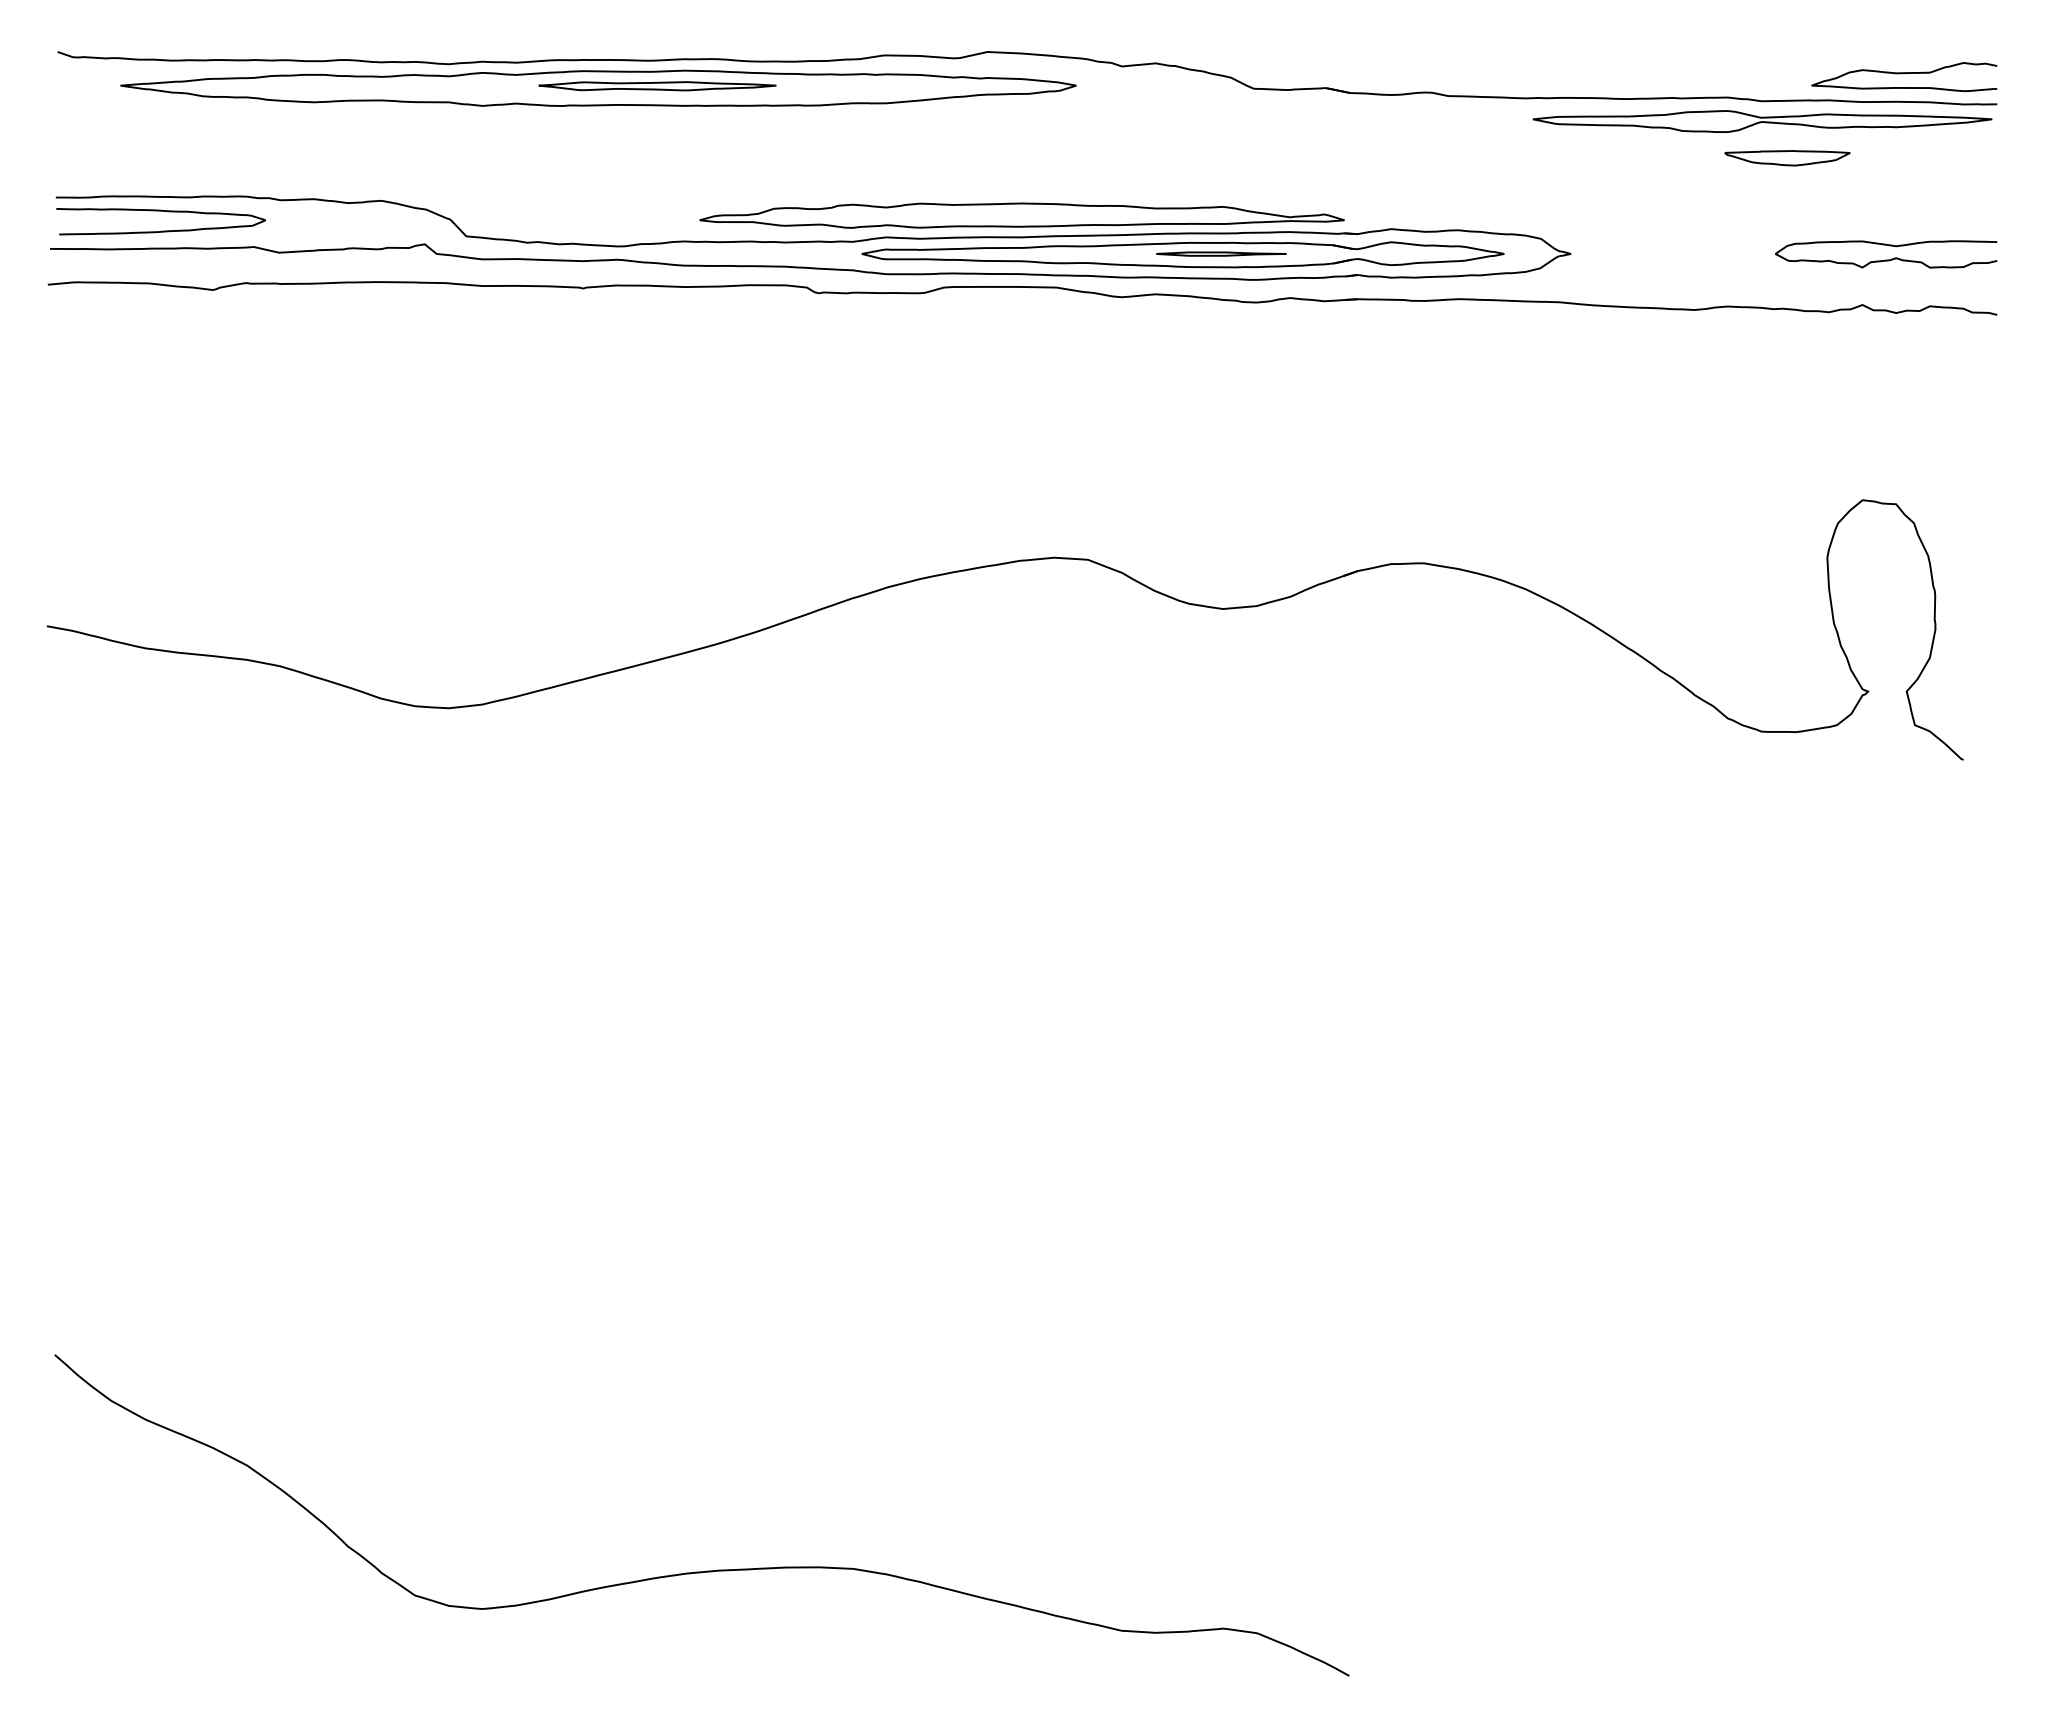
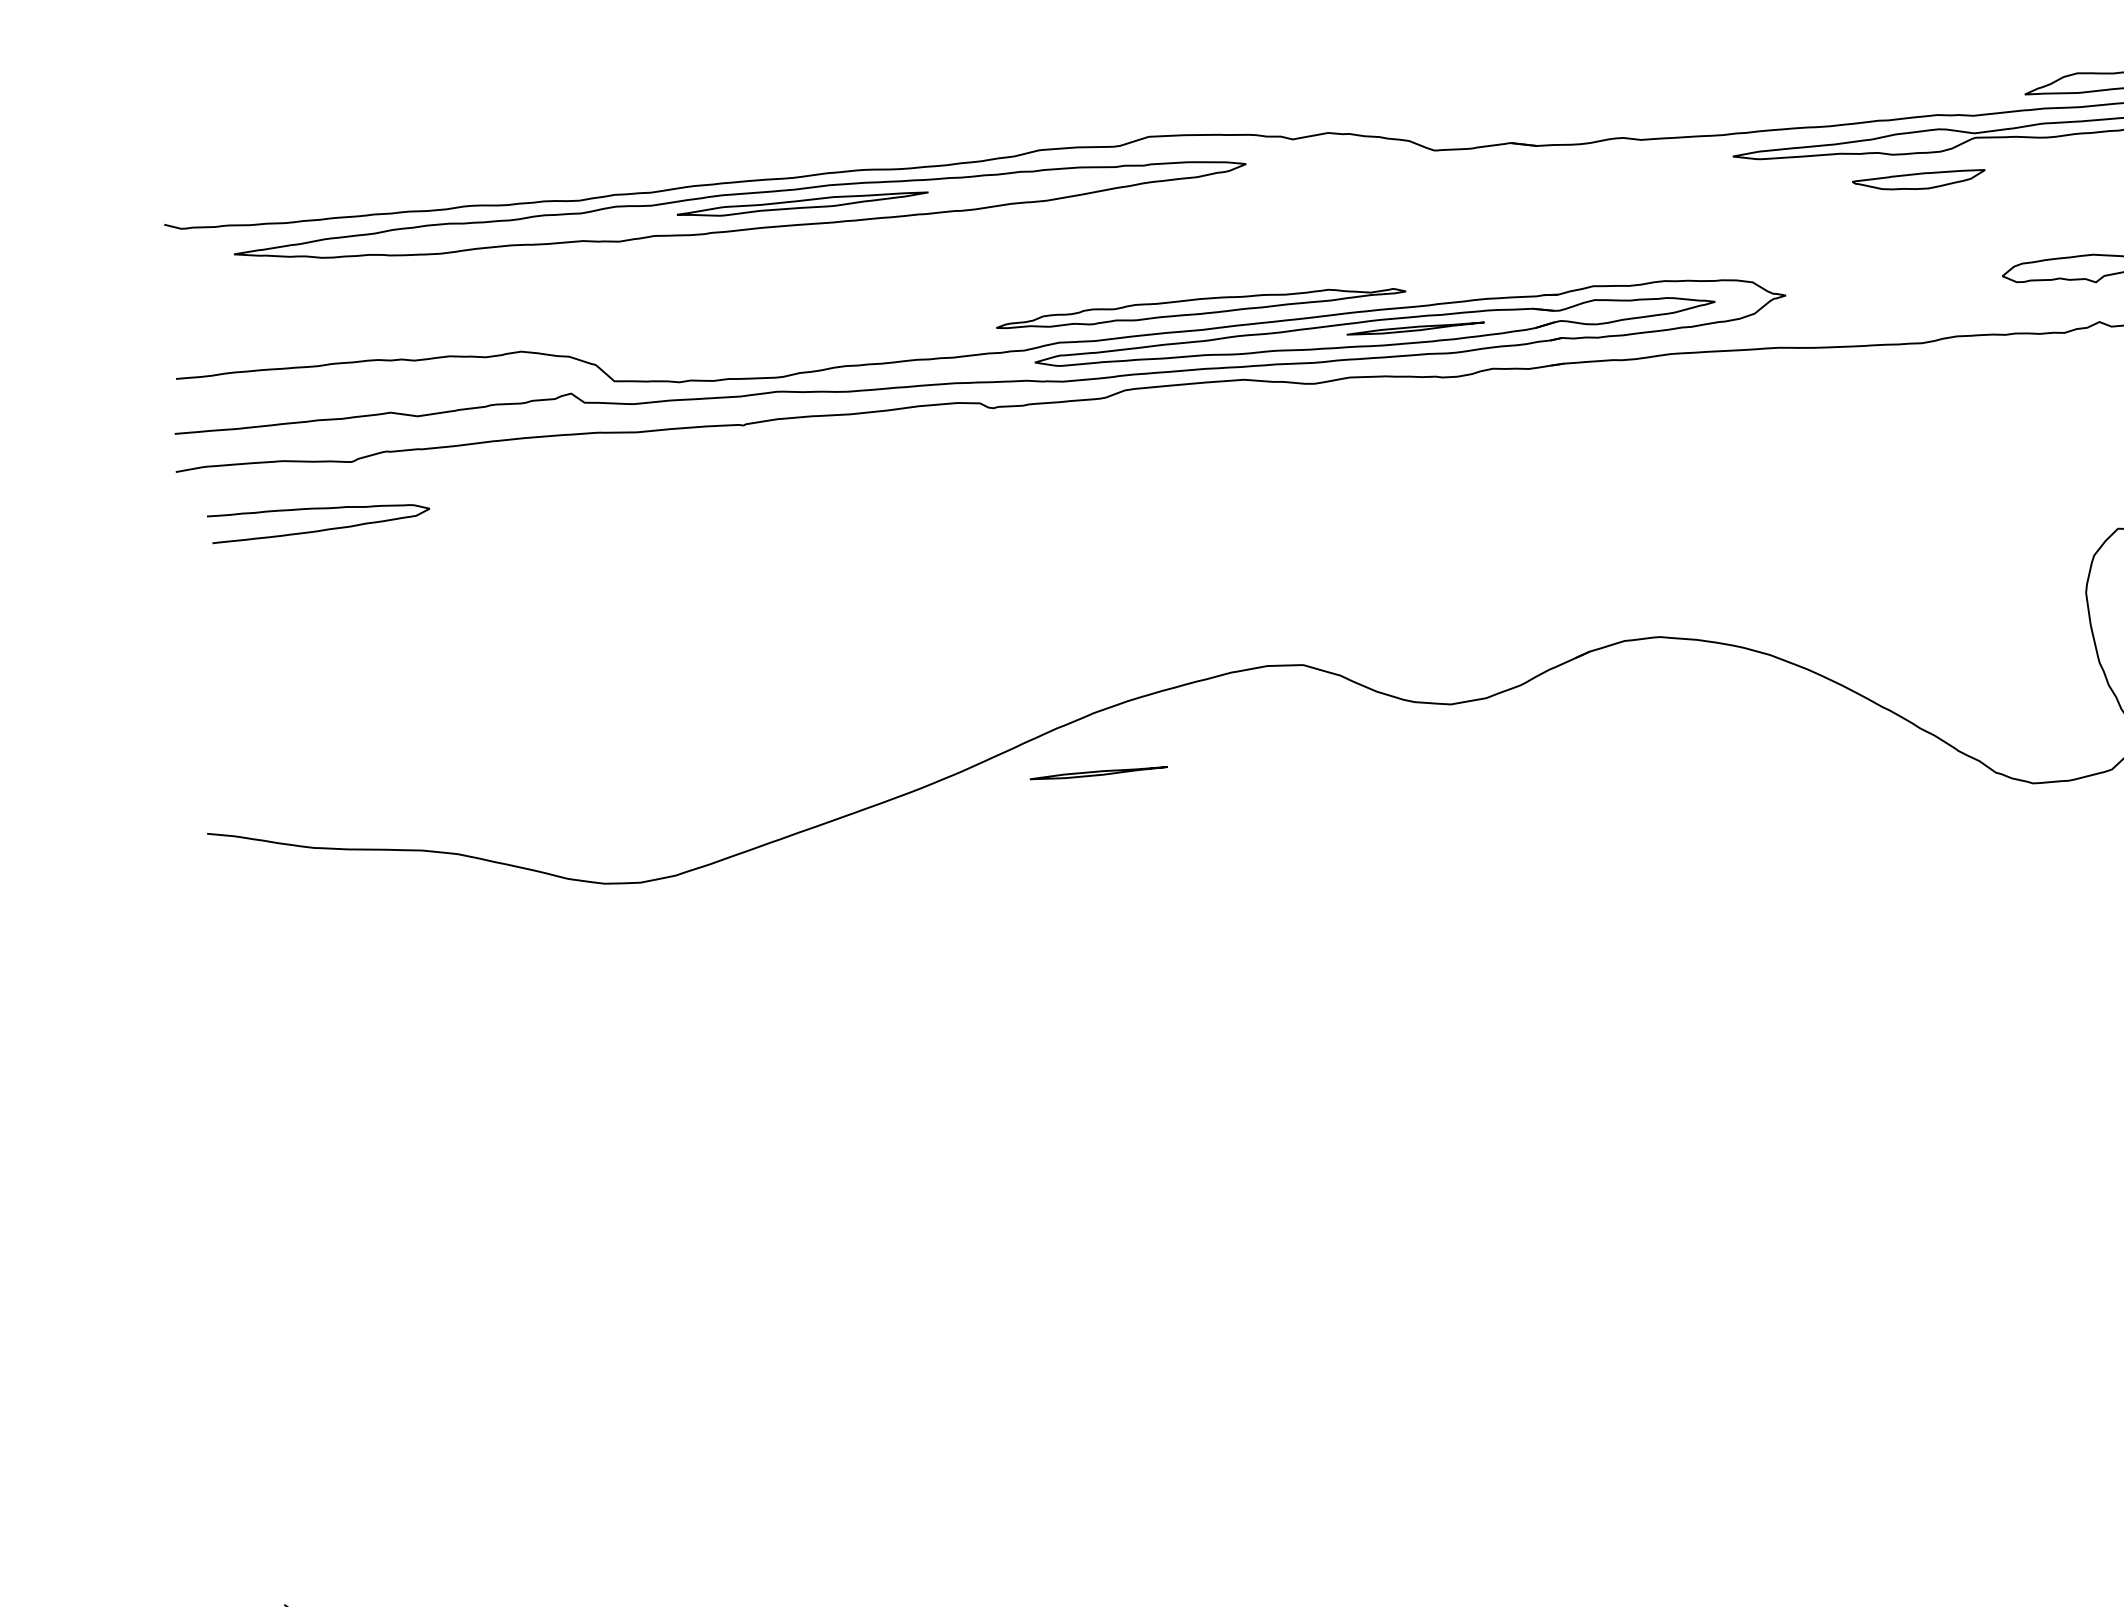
part: (1787, 158) -> (1919, 181), moved
part: (1021, 215) -> (1200, 306), size x0.6
curve: (161, 230) -> (320, 529), moved
part: (887, 643) -> (1098, 772), added

